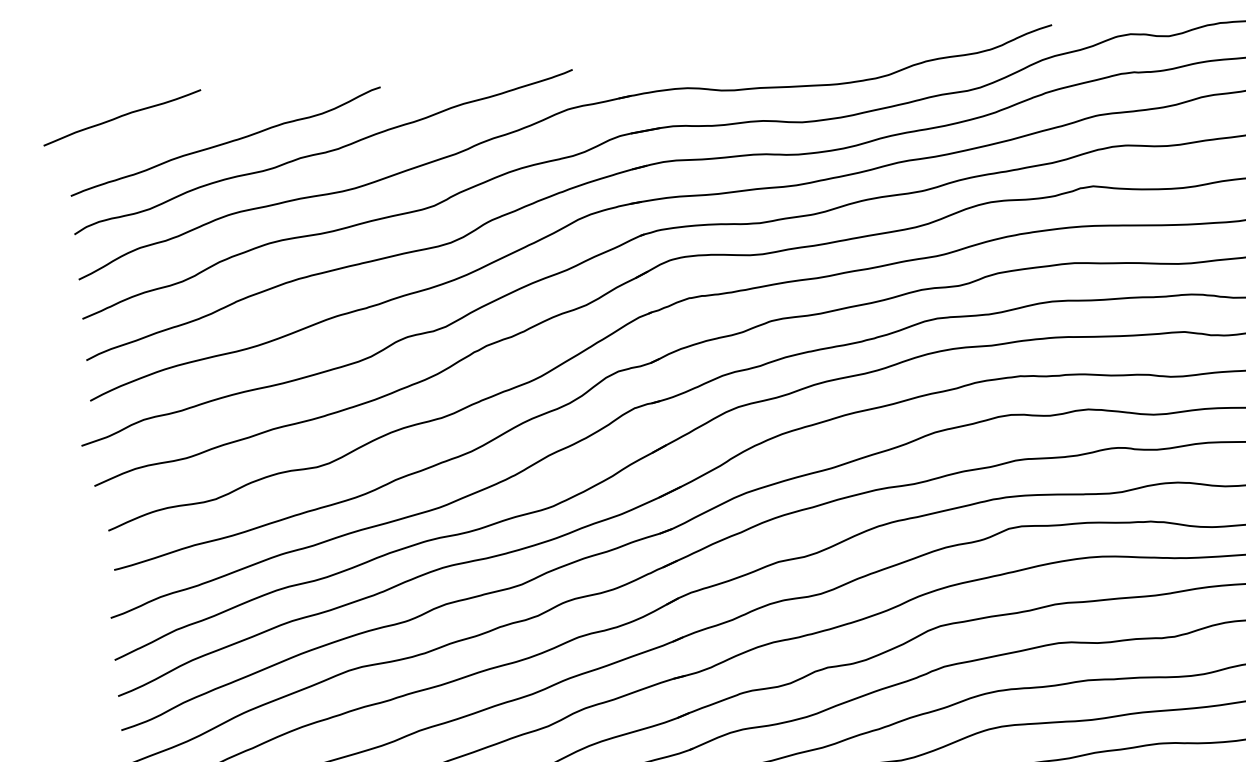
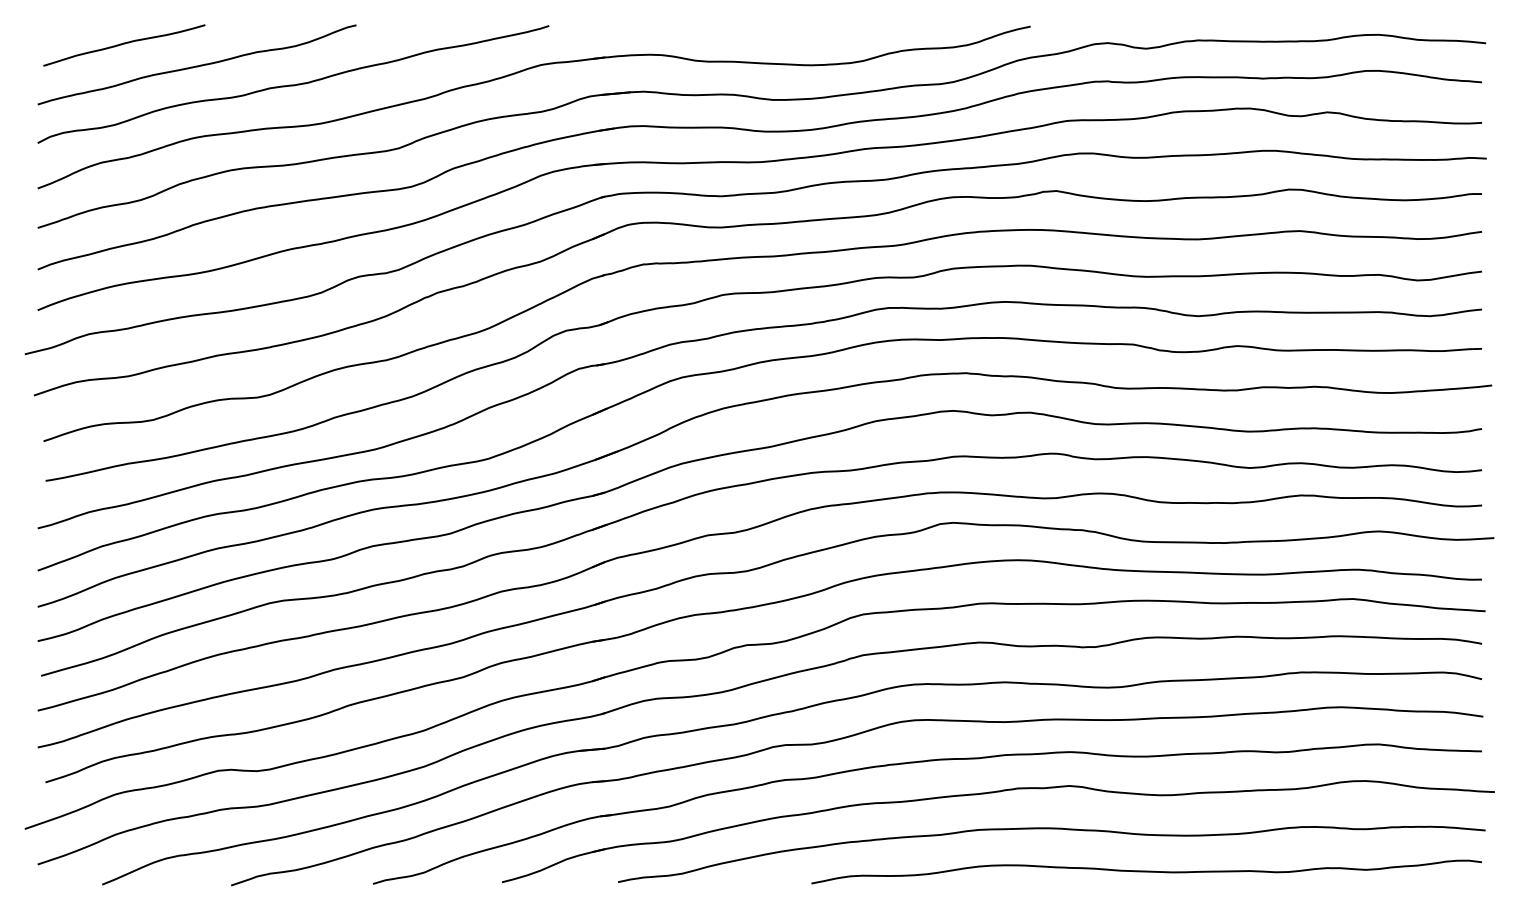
curve: (122, 116) -> (124, 44), moved

